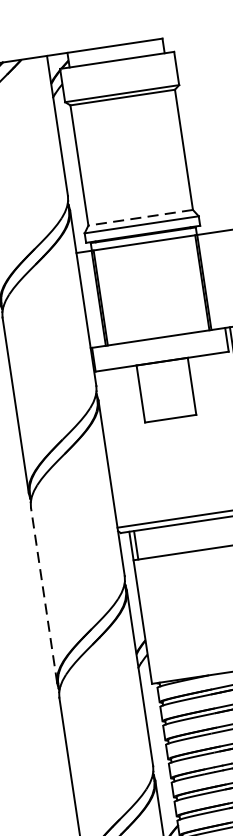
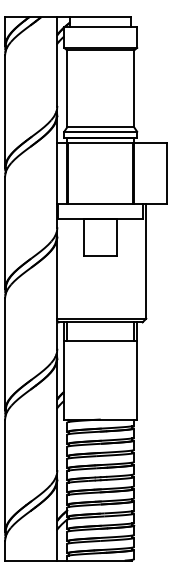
line: (140, 218) -> (100, 127), dashed -> solid
line: (44, 594) -> (5, 353), dashed -> solid

